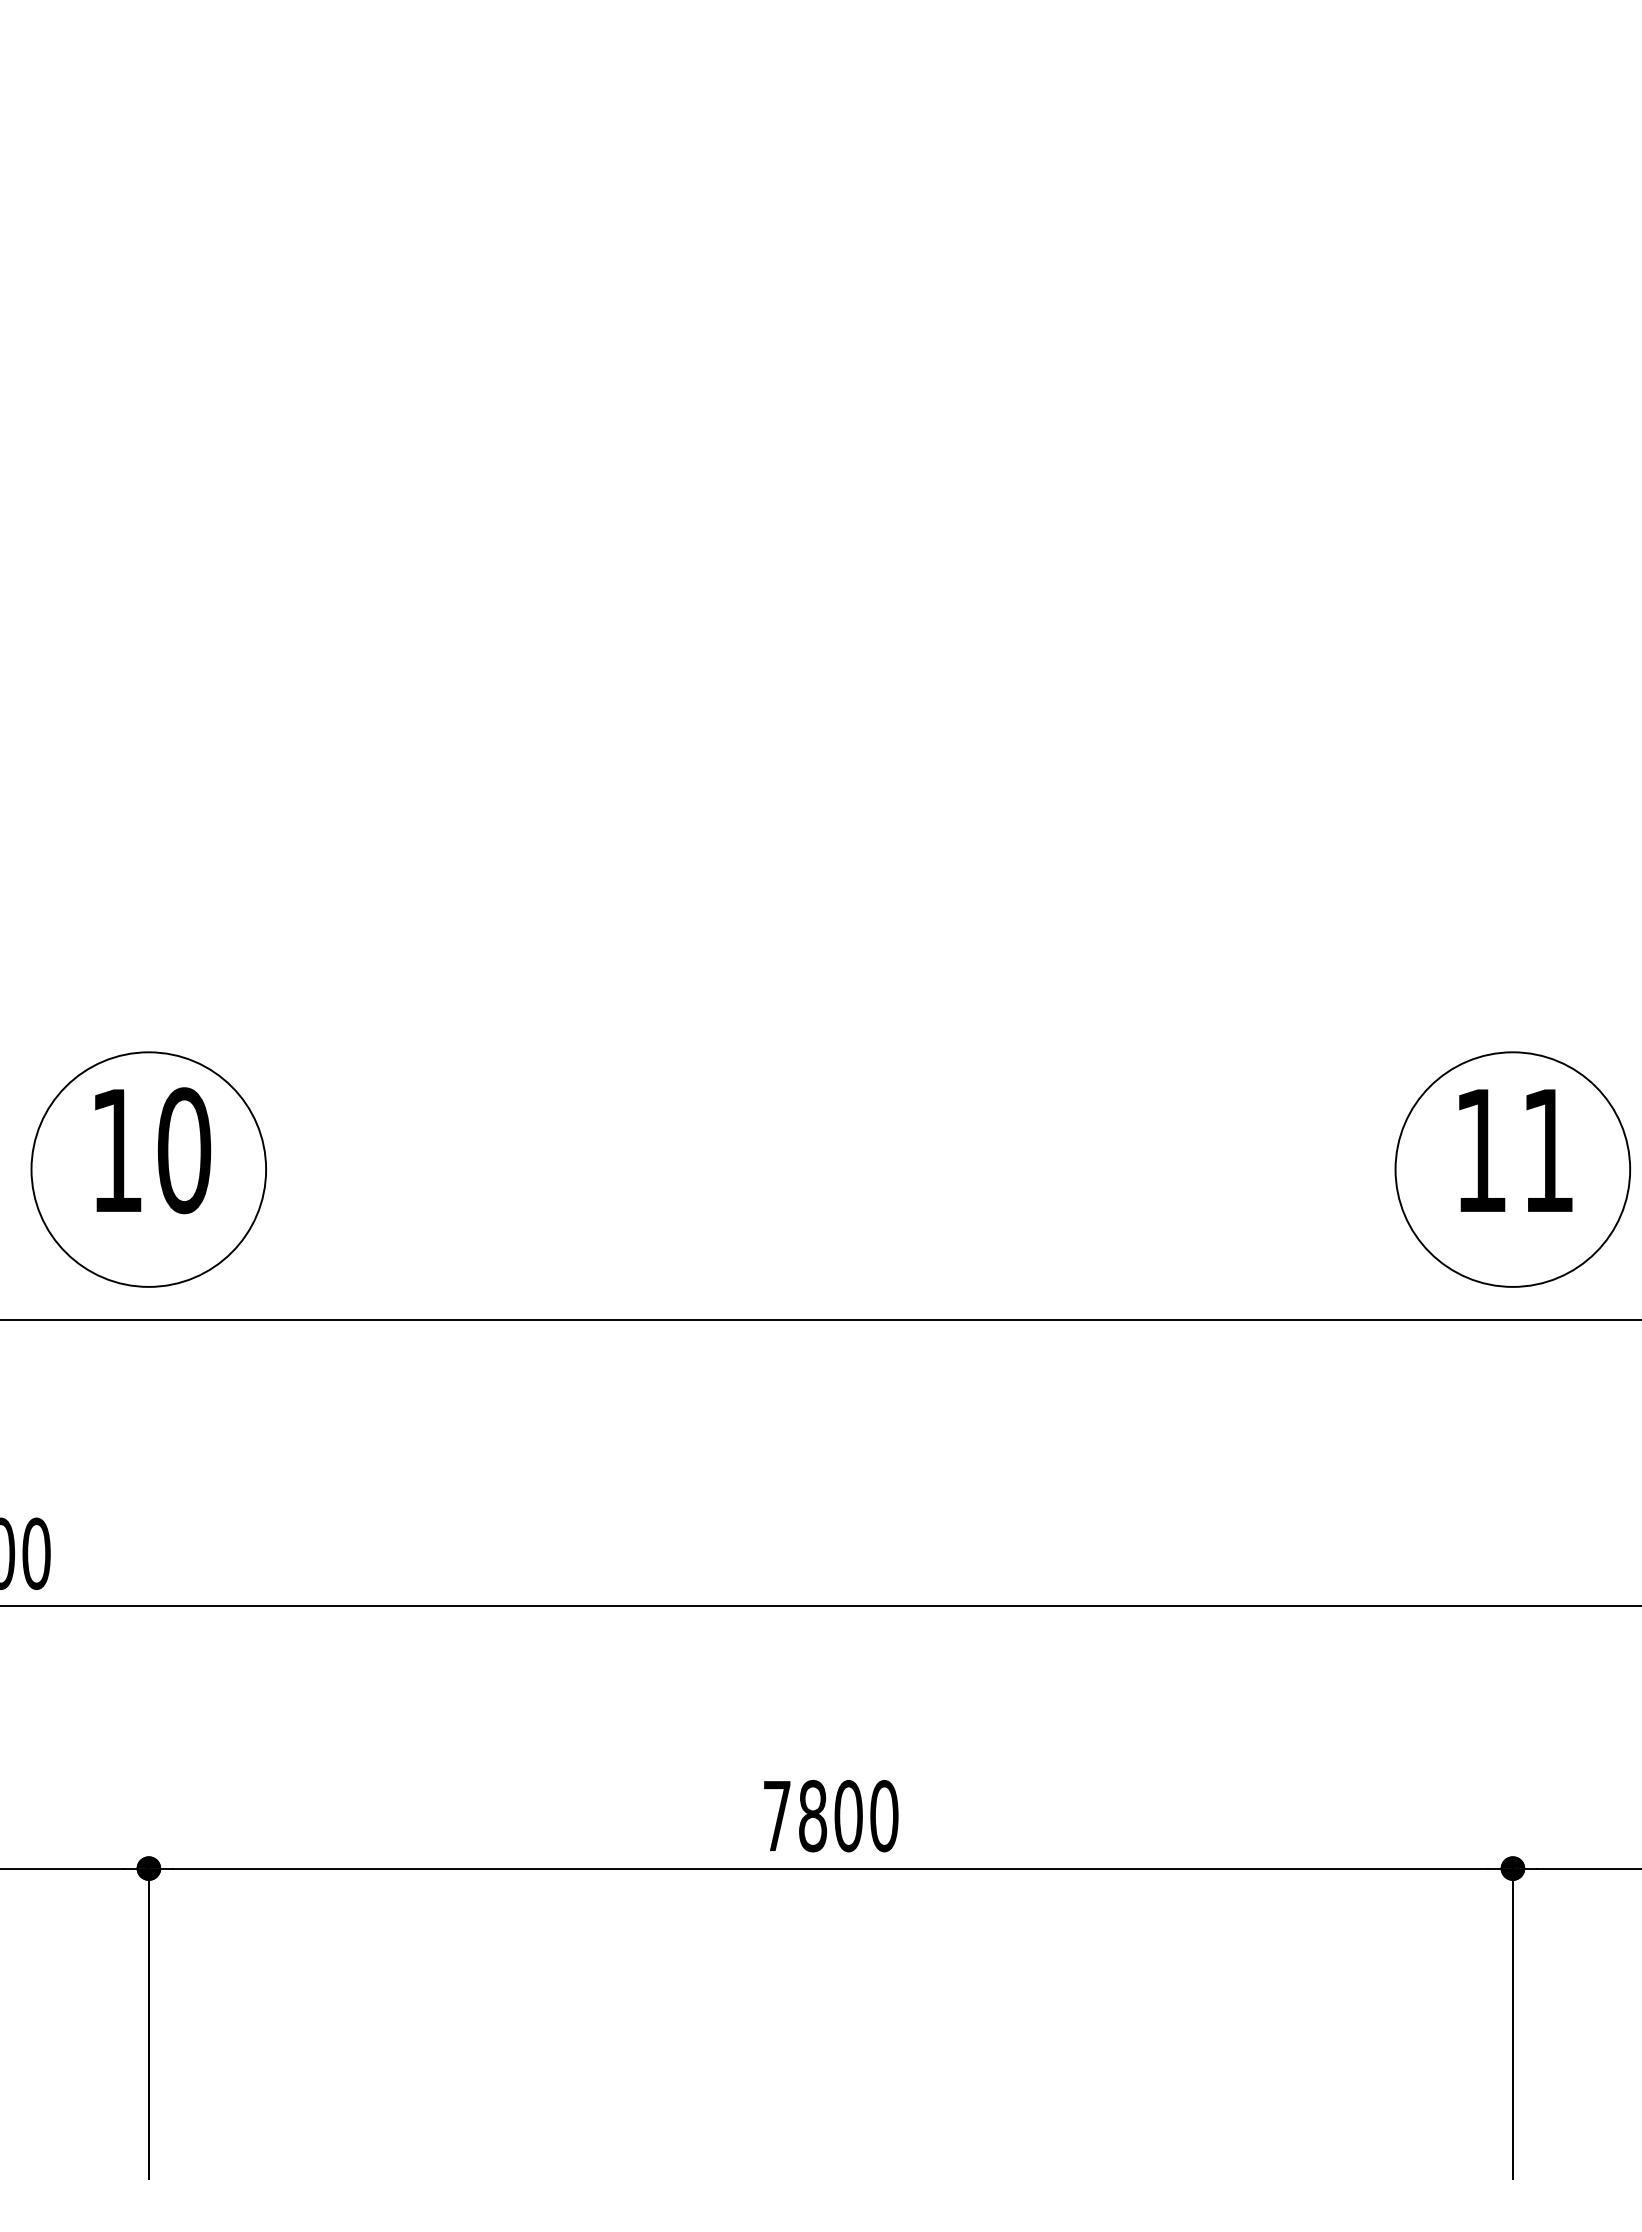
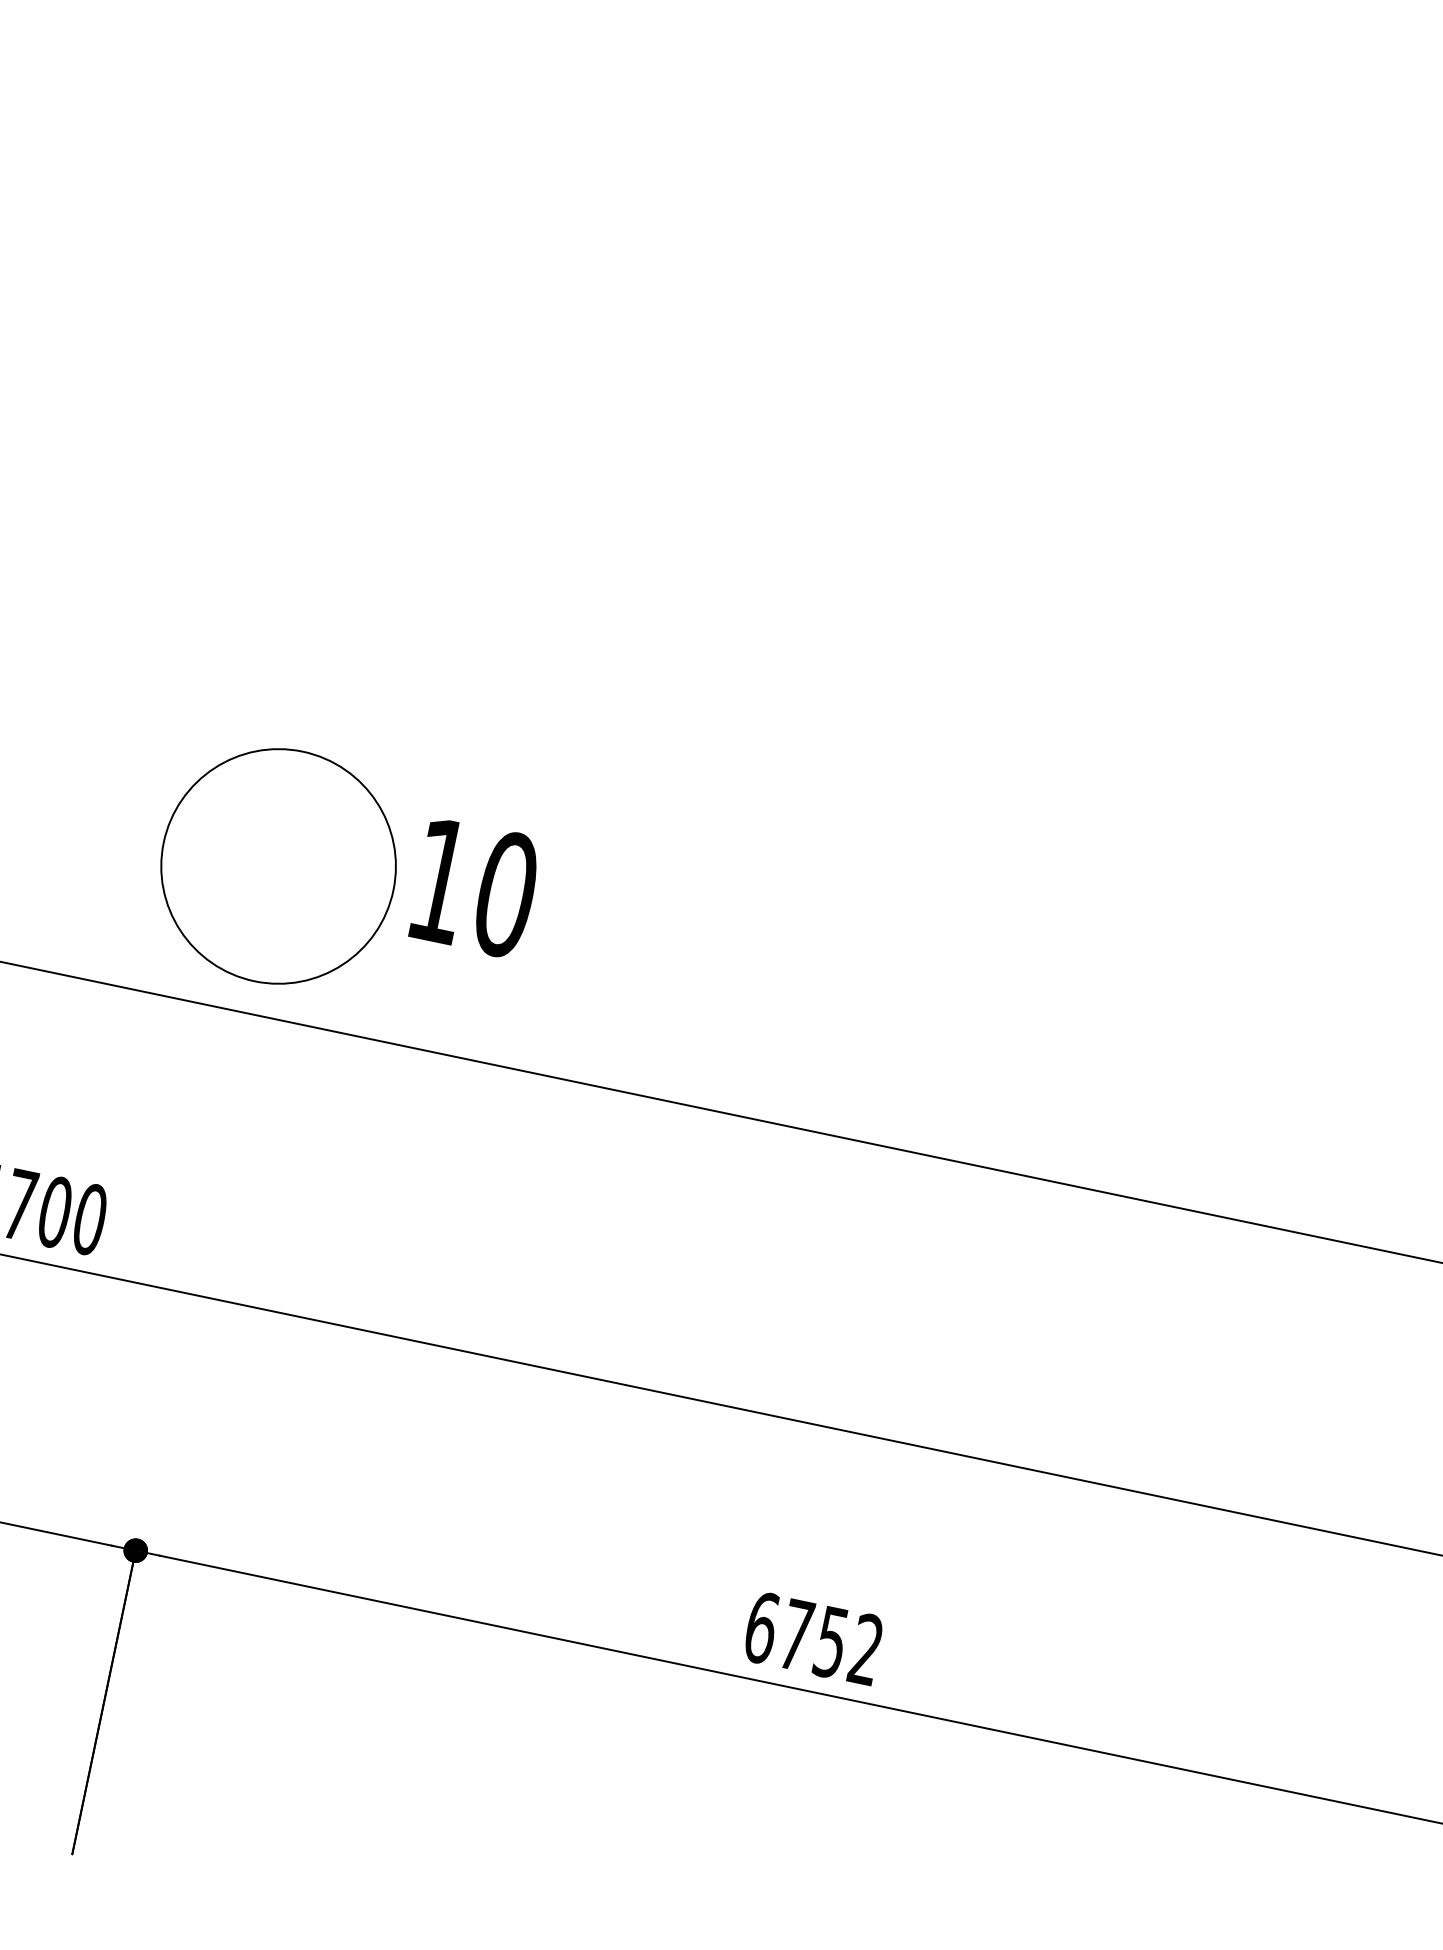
text: (153, 1150) -> (476, 888), moved
text: (830, 1815) -> (813, 1638), 7800 -> 6752

